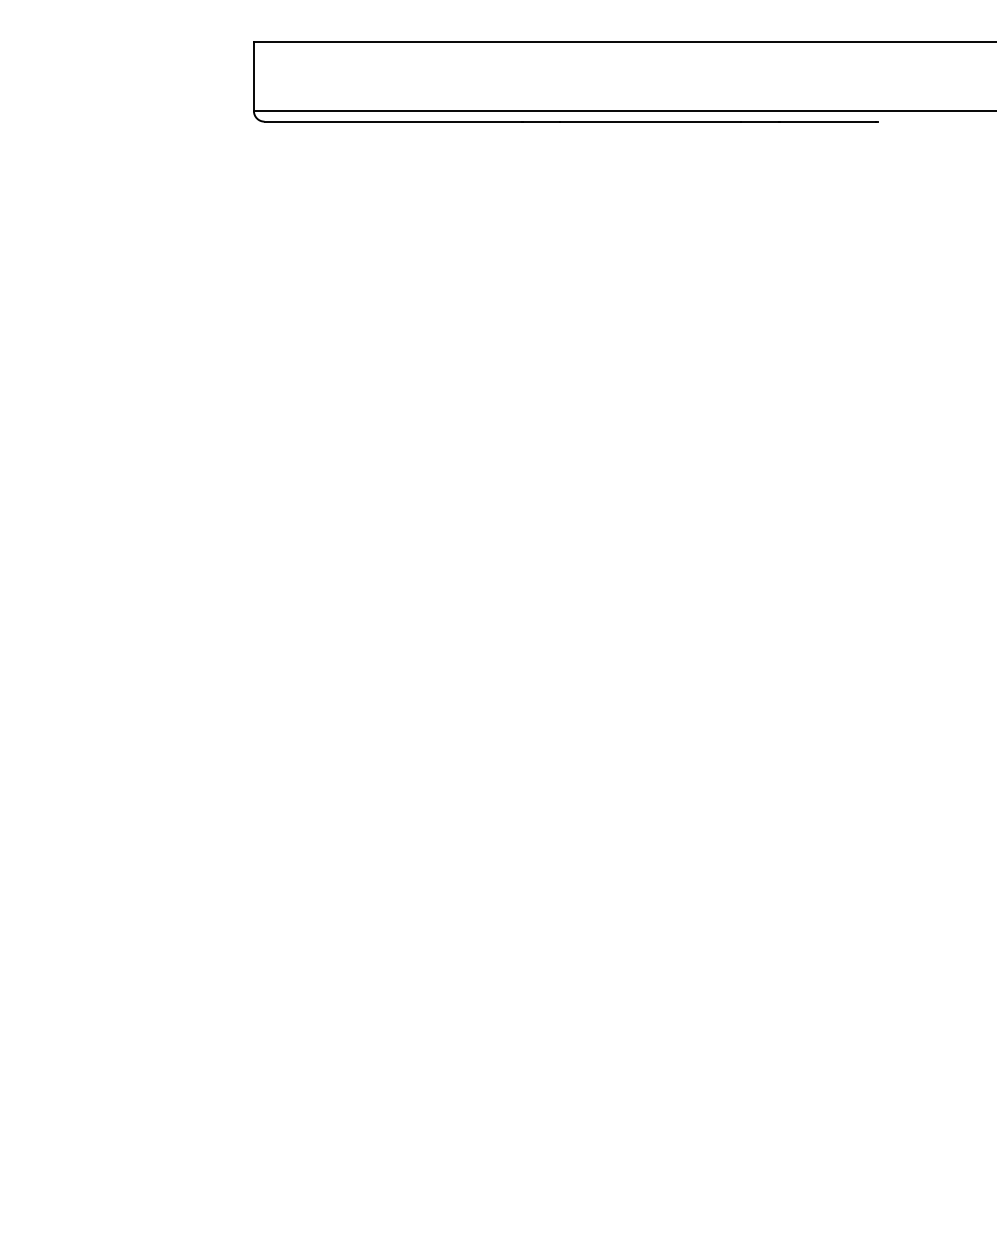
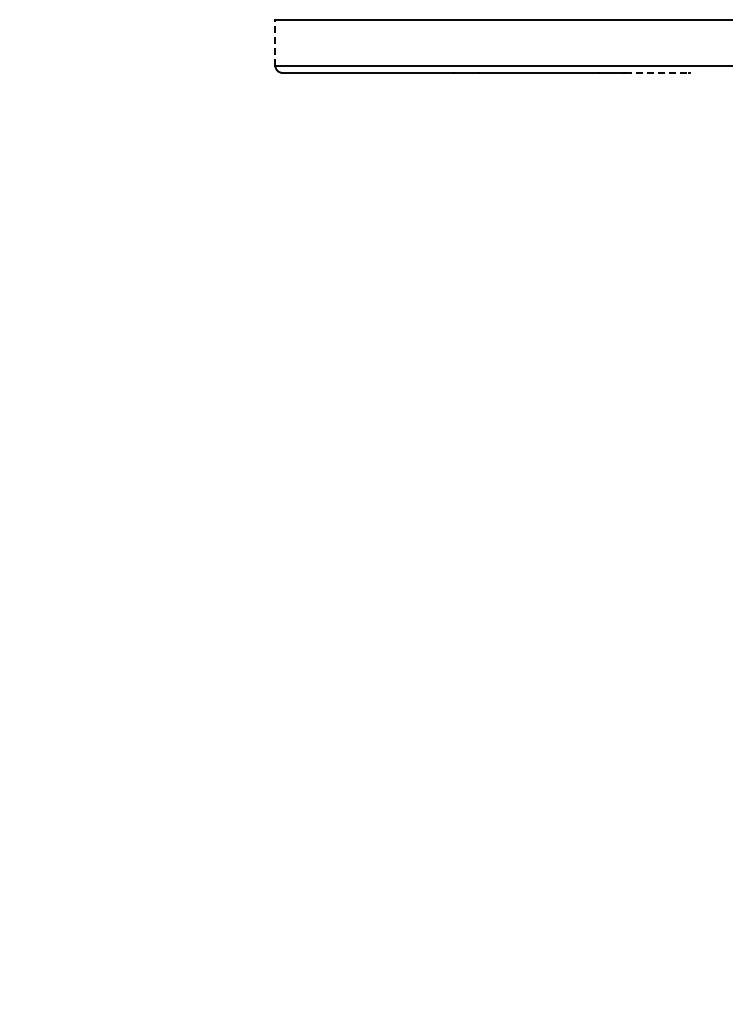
line: (254, 75) -> (275, 42), solid -> dashed
line: (827, 121) -> (656, 72), solid -> dashed

